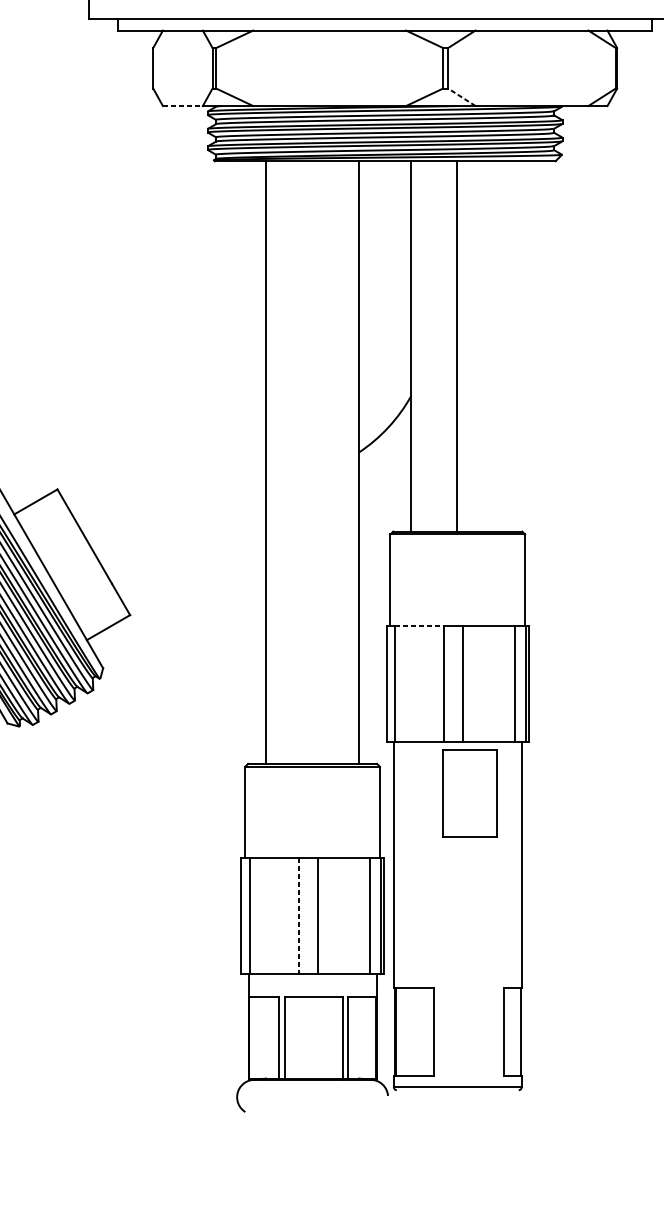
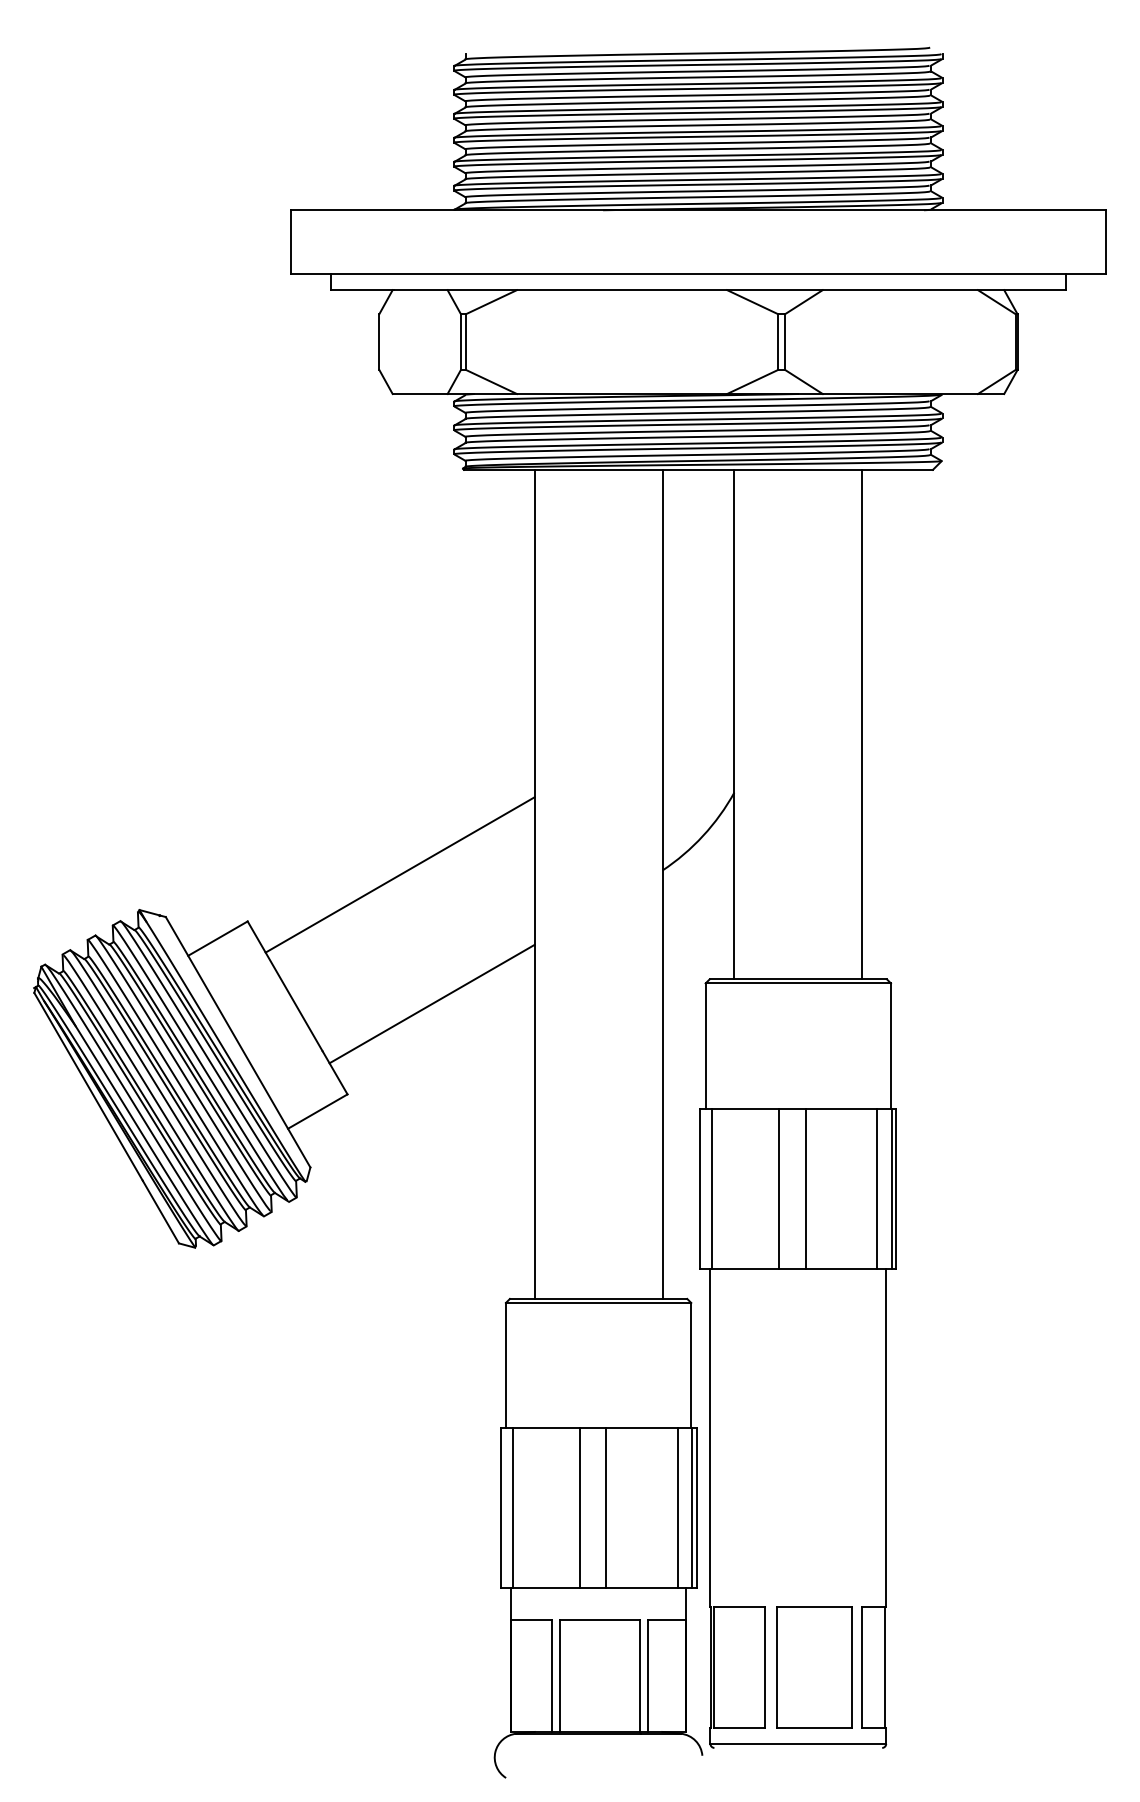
line: (461, 96) -> (803, 381), dashed -> solid
line: (183, 106) -> (420, 394), dashed -> solid
line: (457, 346) -> (862, 724), moved
line: (167, 455) -> (399, 874), added
line: (191, 549) -> (431, 1003), added
line: (420, 625) -> (746, 1108), dashed -> solid
part: (469, 793) -> (814, 1667), moved
line: (298, 916) -> (579, 1508), dashed -> solid

